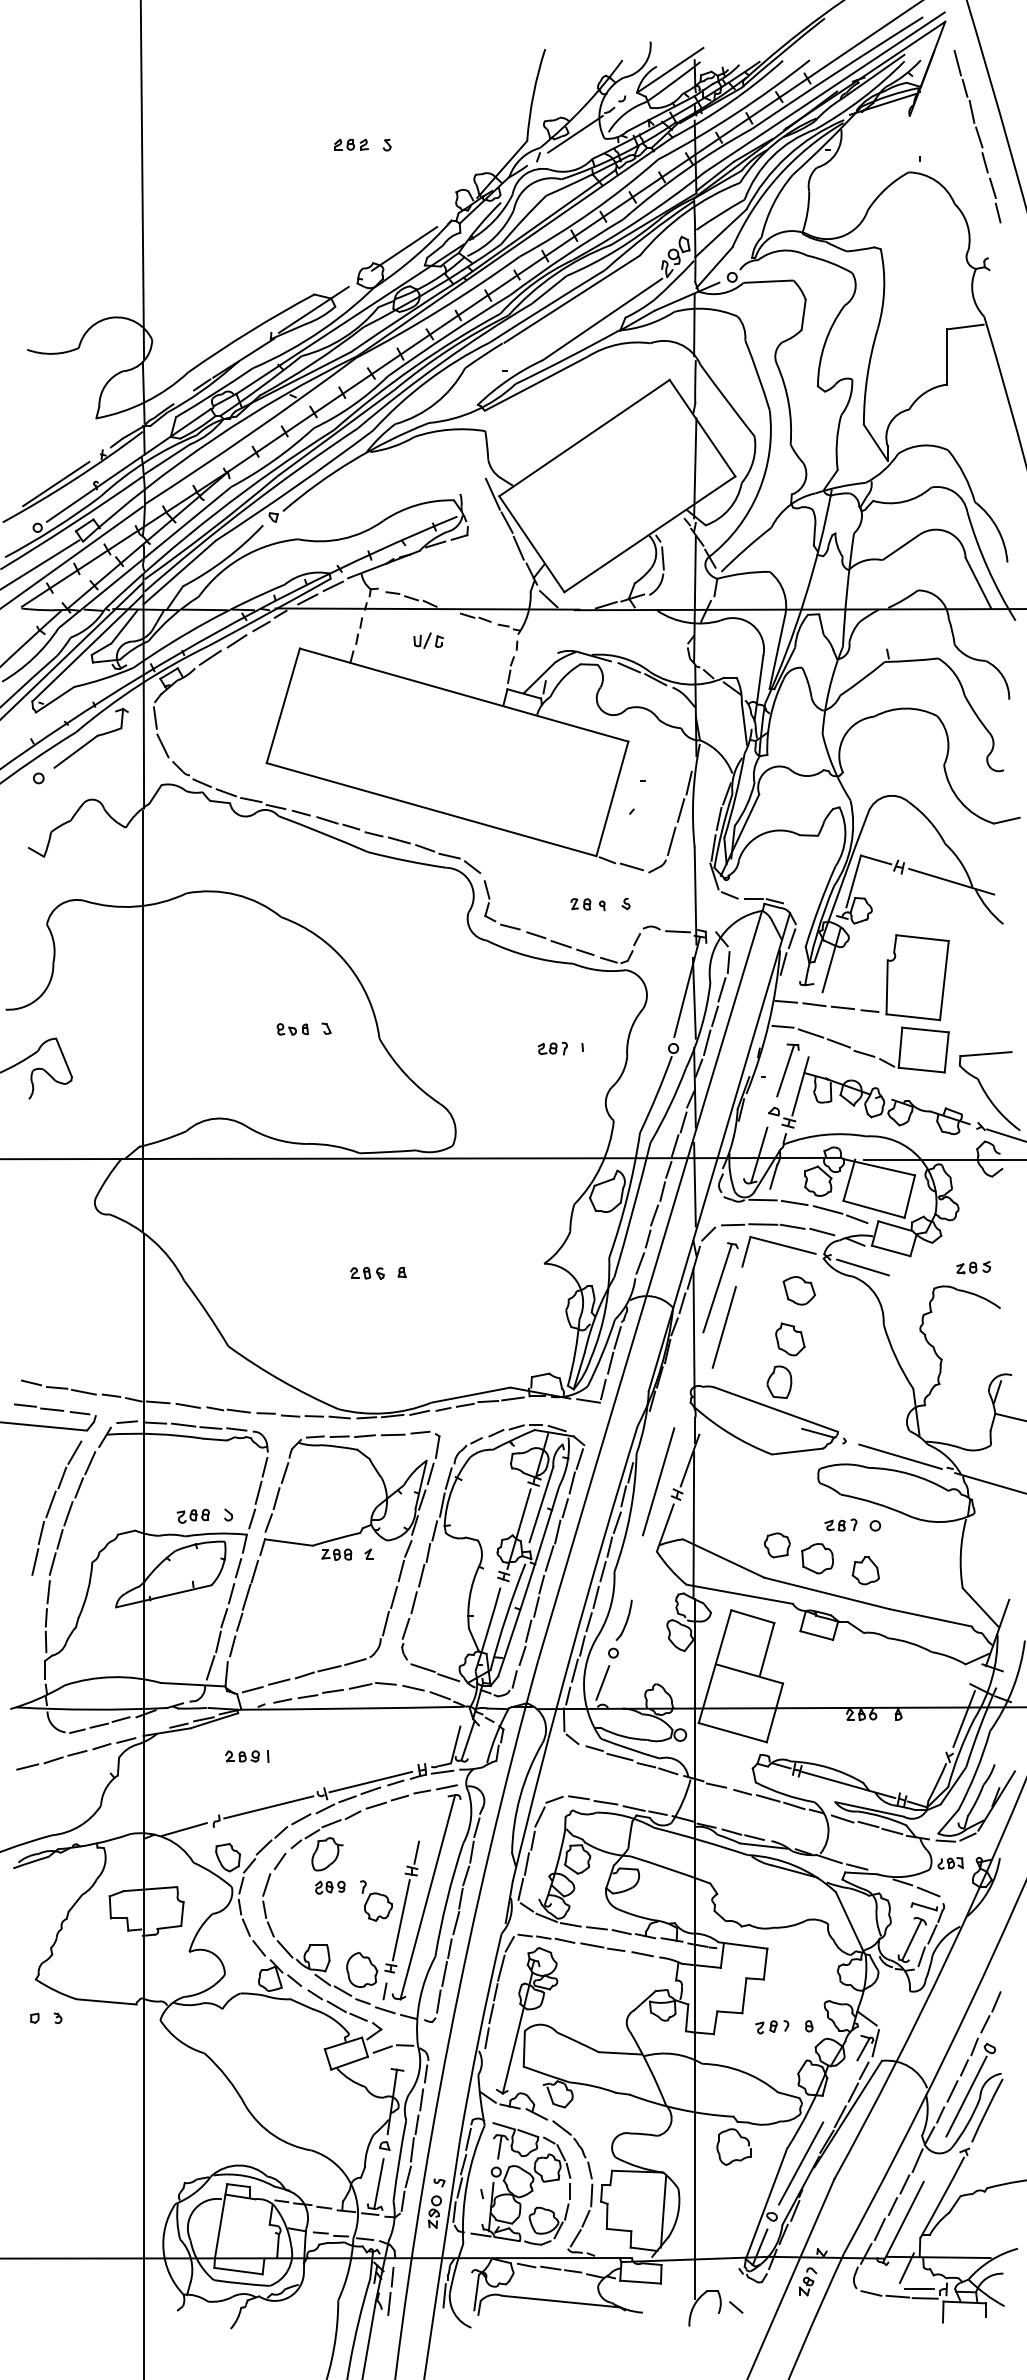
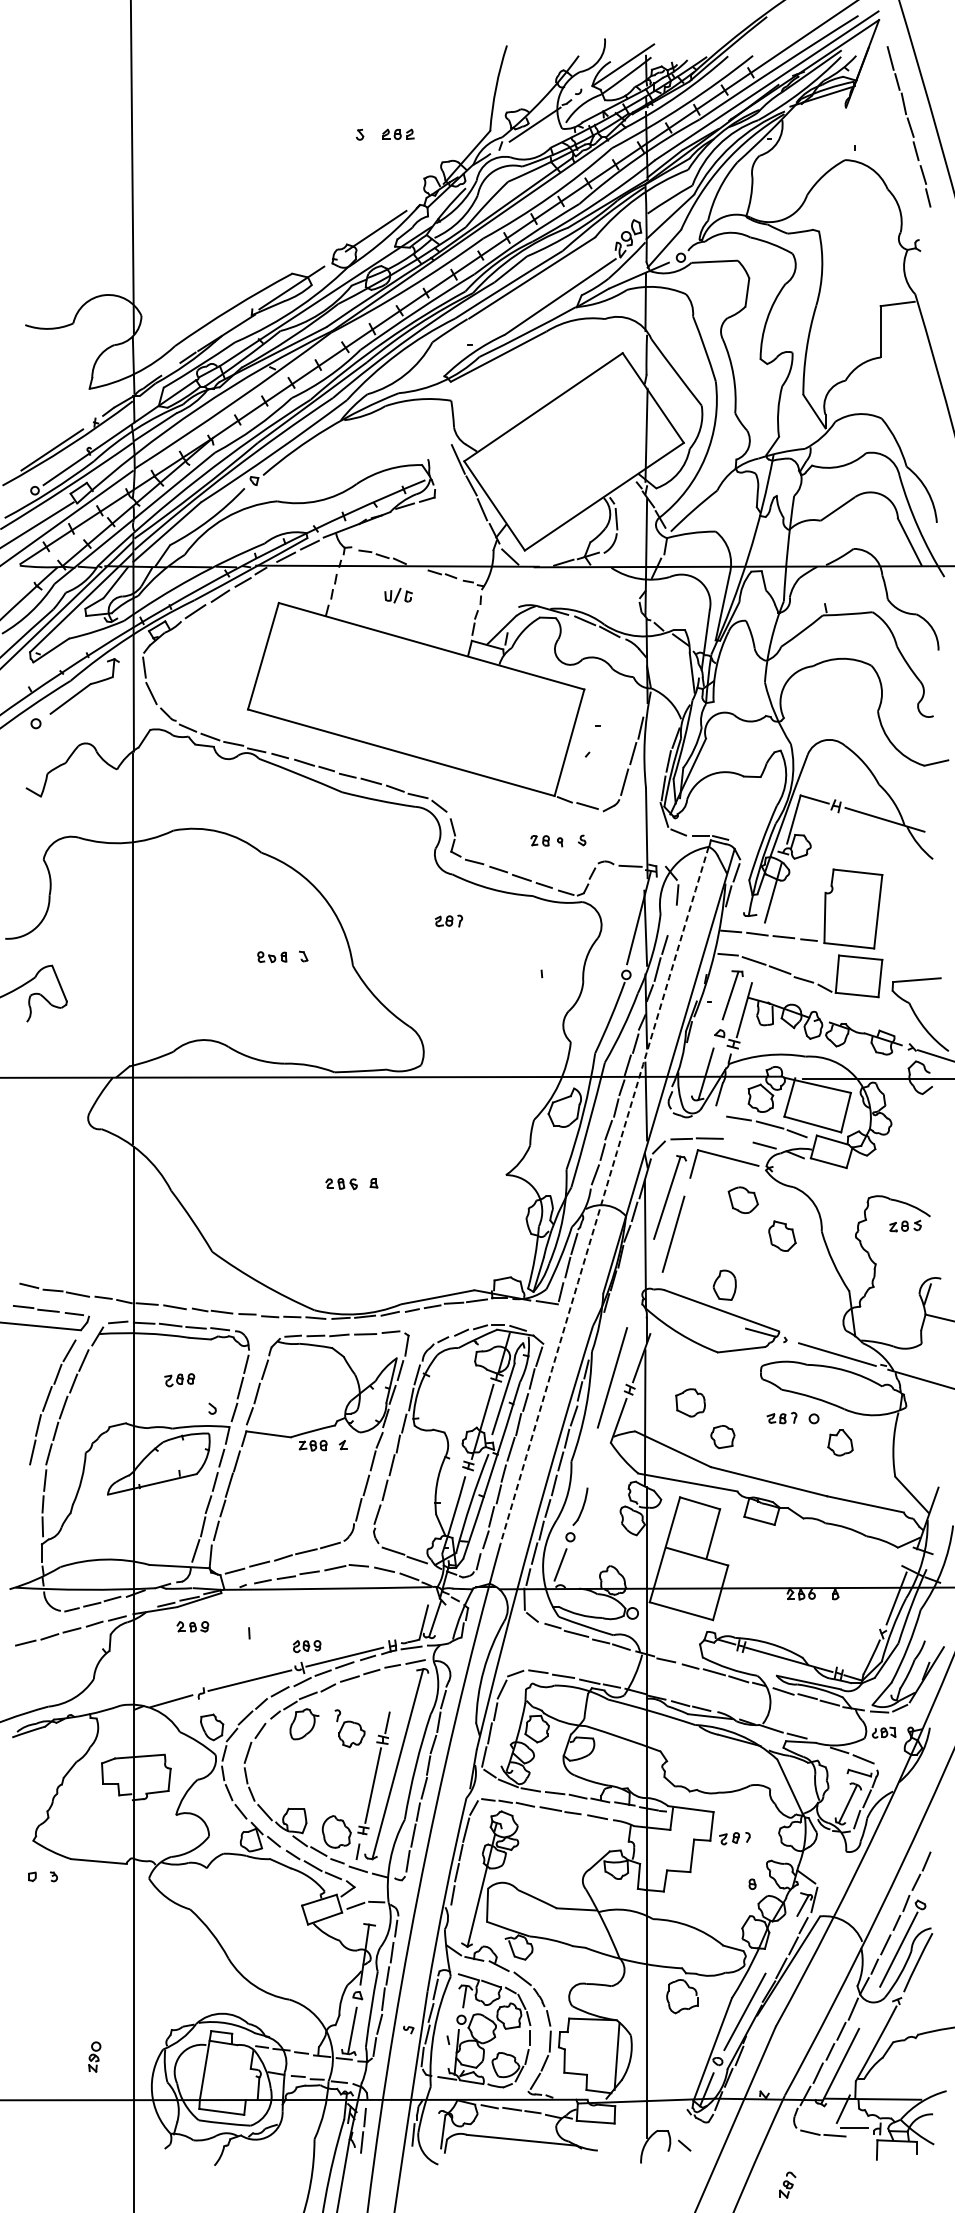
part: (351, 144) -> (398, 134), moved
line: (721, 989) -> (670, 920), removed
part: (552, 1048) -> (448, 920), moved
line: (762, 1199) -> (709, 1115), removed
line: (792, 1226) -> (736, 1140), removed
line: (862, 1267) -> (802, 1178), removed
part: (973, 1267) -> (905, 1226), moved
arc: (649, 1285) -> (603, 1195), solid -> dashed
part: (790, 1339) -> (782, 1236), moved
part: (192, 1515) -> (178, 1379), moved
part: (817, 1558) -> (690, 1402), moved
part: (865, 1570) -> (840, 1442), moved
part: (242, 1756) -> (192, 1626), moved
part: (330, 1887) -> (307, 1646), moved
part: (376, 1900) -> (350, 1728), moved
part: (772, 2027) -> (735, 1838), moved
part: (434, 2211) -> (94, 2056), moved
part: (807, 2281) -> (787, 2184), moved
line: (924, 2298) -> (859, 2137), removed

